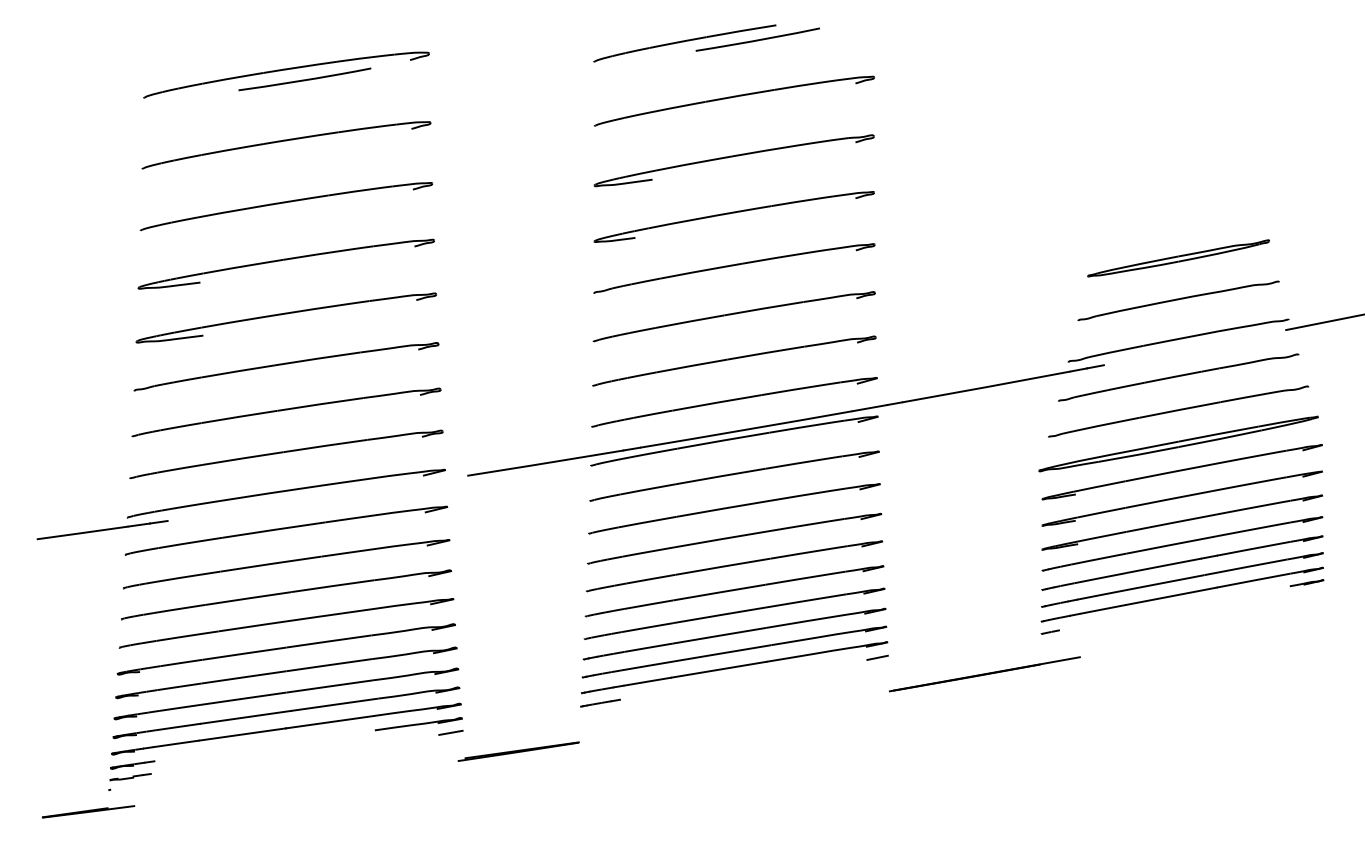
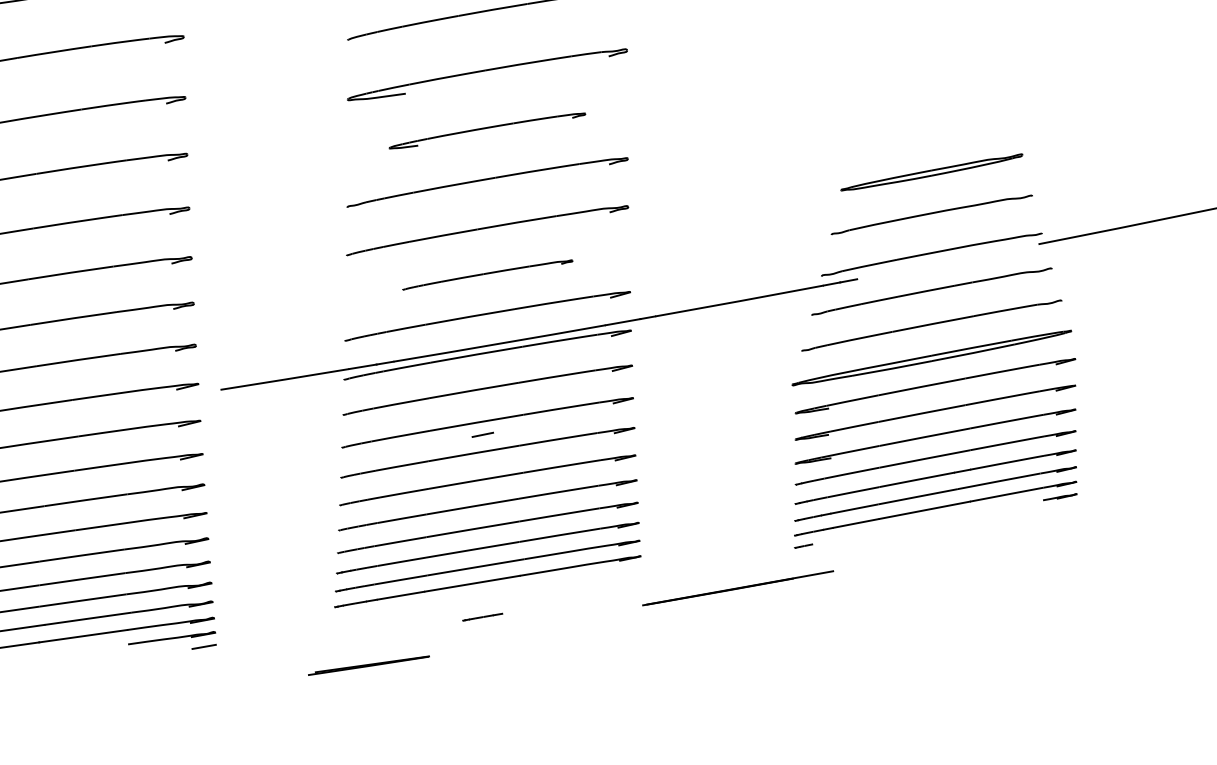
part: (733, 216) -> (486, 130), size x0.7
part: (734, 360) -> (487, 274), size x0.6
line: (877, 657) -> (482, 434), moved
line: (600, 702) -> (482, 616), moved
line: (518, 751) -> (368, 665), moved

